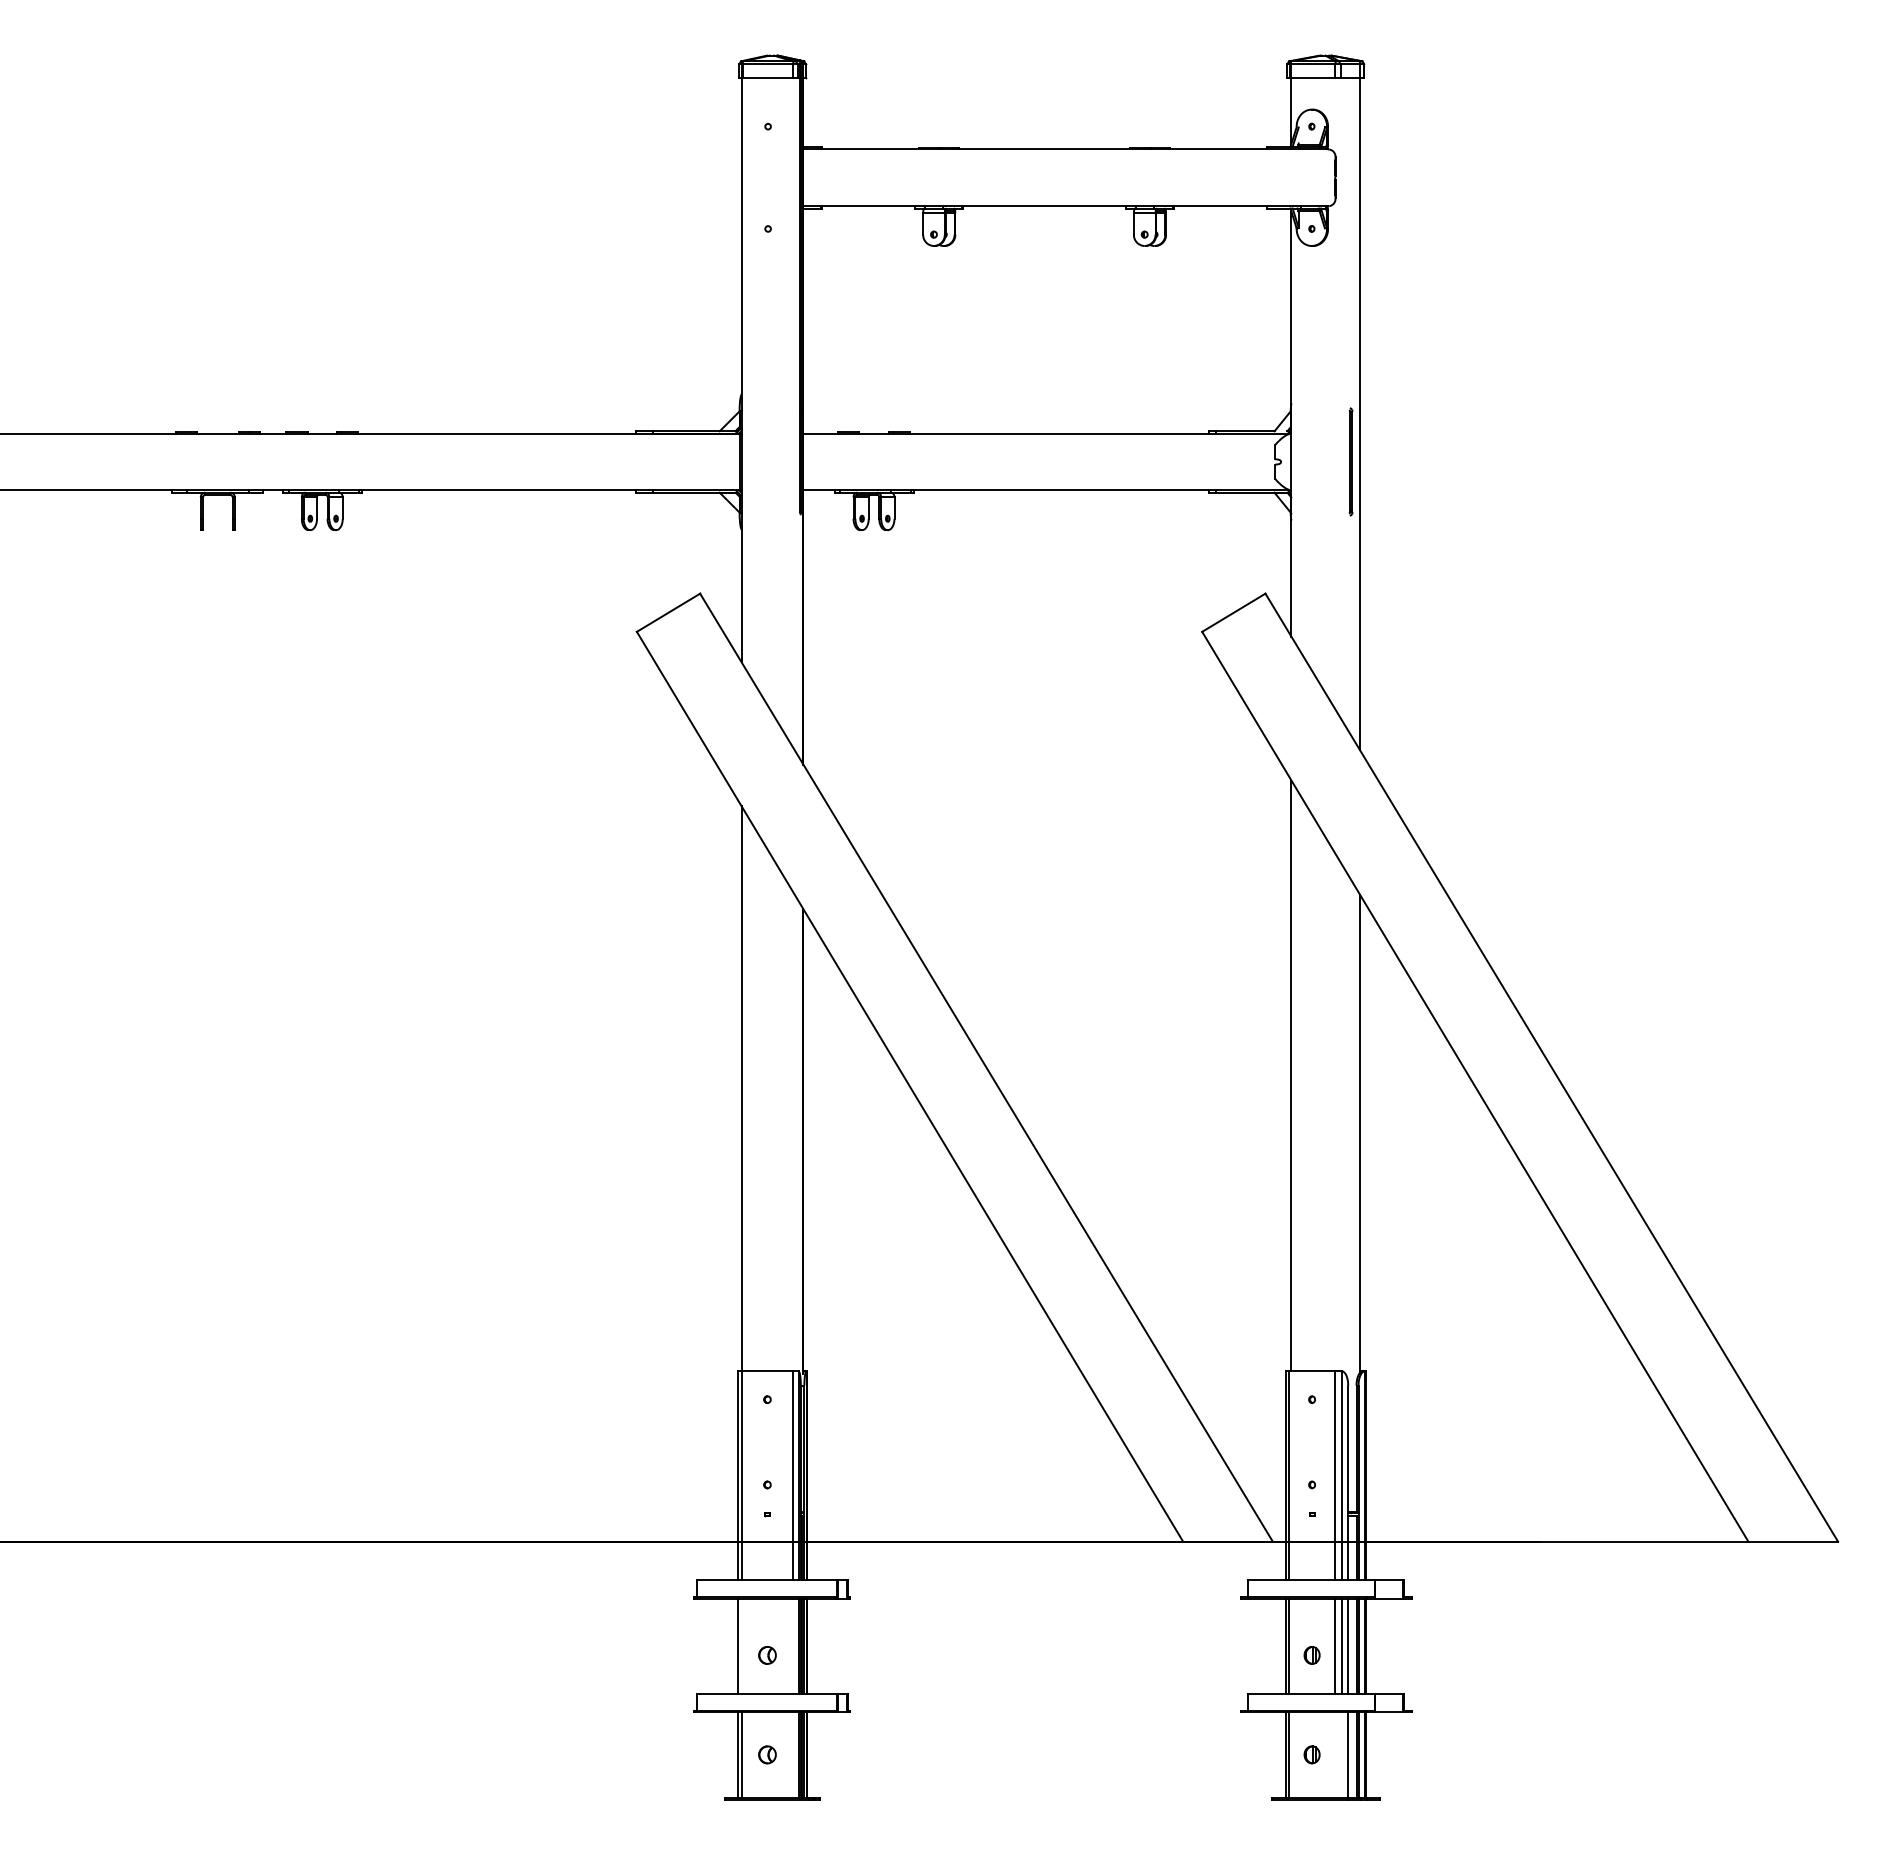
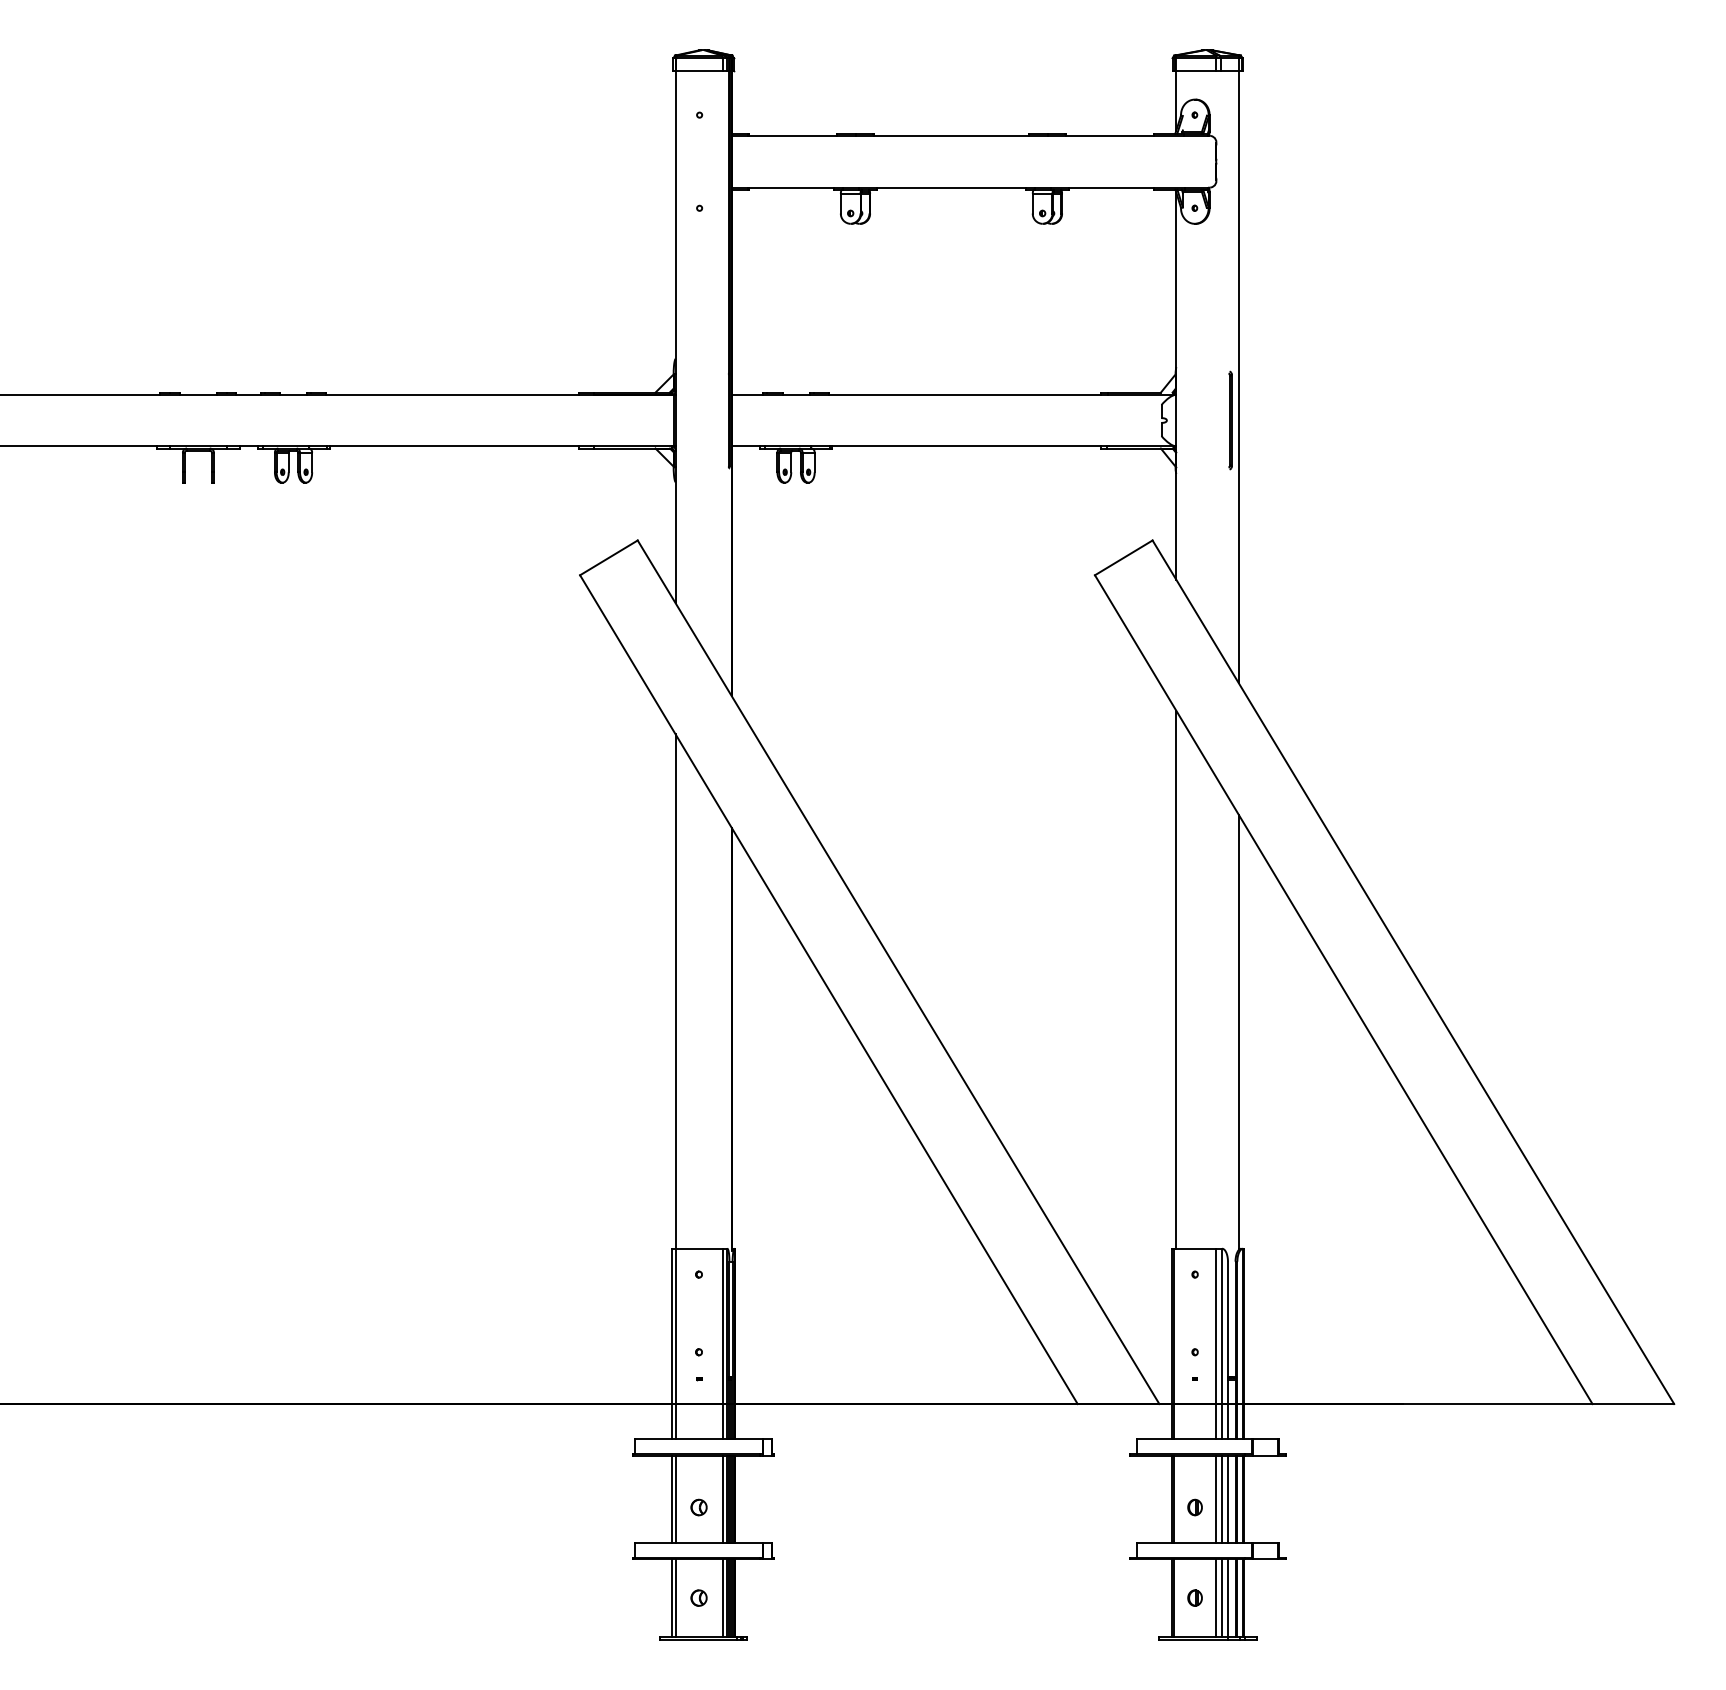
line: (741, 1646) -> (675, 1499), added
line: (793, 1646) -> (722, 1499), added
line: (793, 1754) -> (722, 1597), added
line: (1335, 1754) -> (1216, 1597), added
line: (1341, 1754) -> (1221, 1597), added

